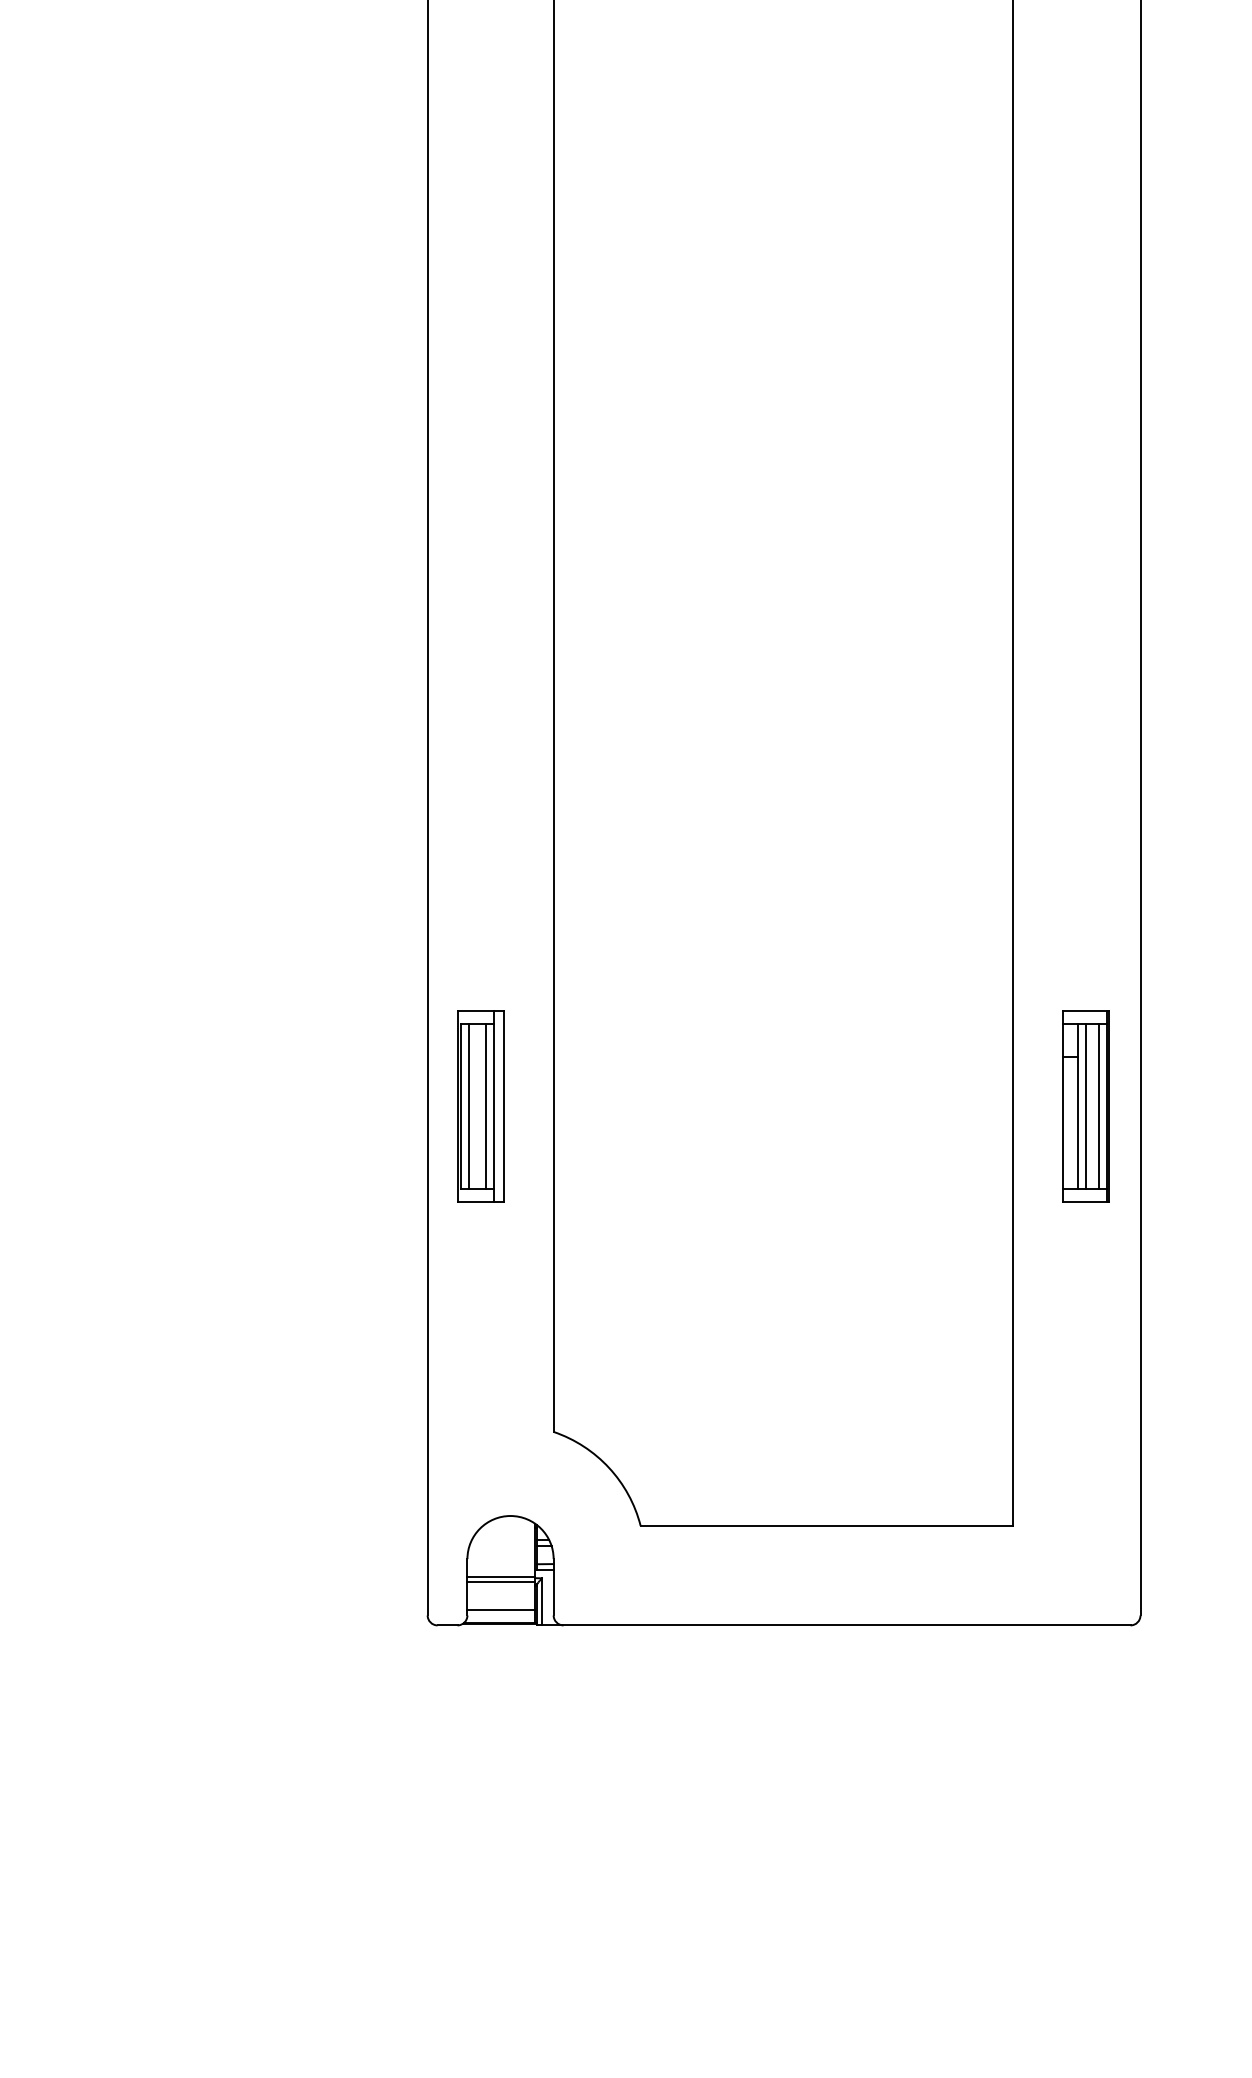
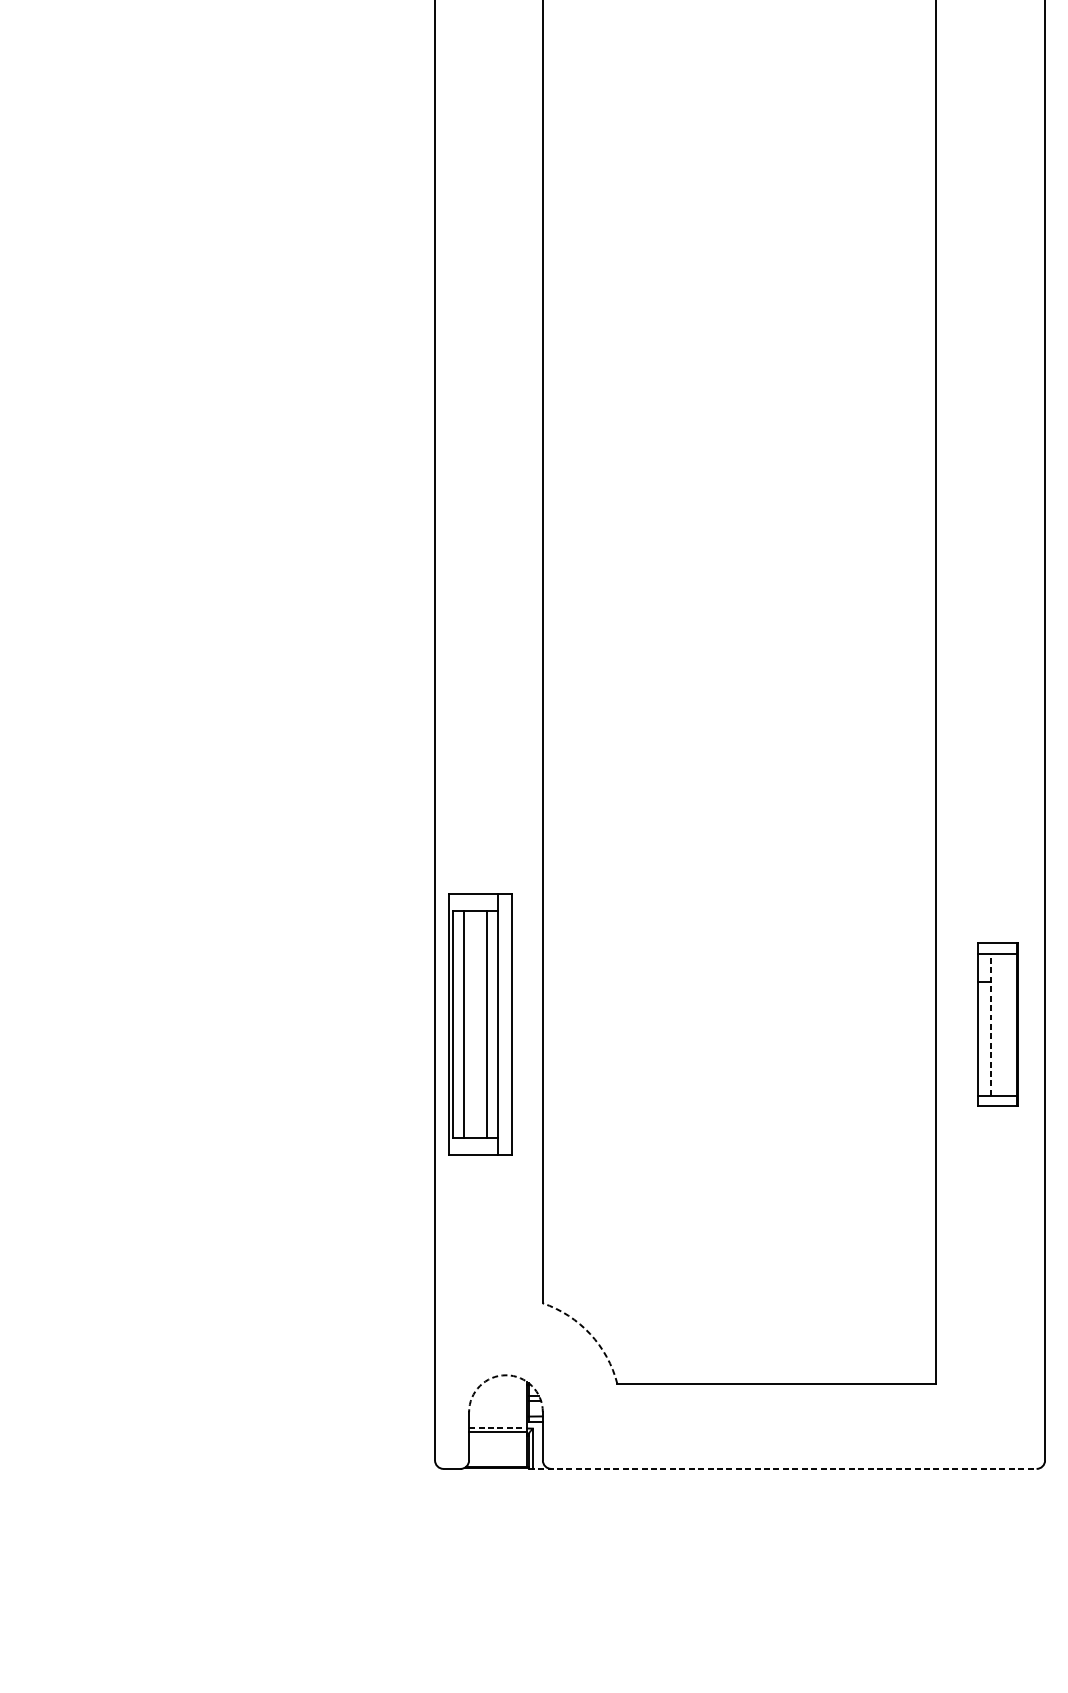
part: (480, 1106) -> (480, 1024), size x1.6
line: (1077, 1106) -> (991, 1024), solid -> dashed
line: (1085, 1106) -> (998, 1024), removed
line: (1099, 1106) -> (1010, 1024), removed
arc: (609, 1467) -> (590, 1333), solid -> dashed
arc: (510, 1516) -> (505, 1375), solid -> dashed
line: (501, 1577) -> (498, 1427), solid -> dashed
line: (501, 1609) -> (498, 1455), removed
line: (833, 1625) -> (782, 1469), solid -> dashed

